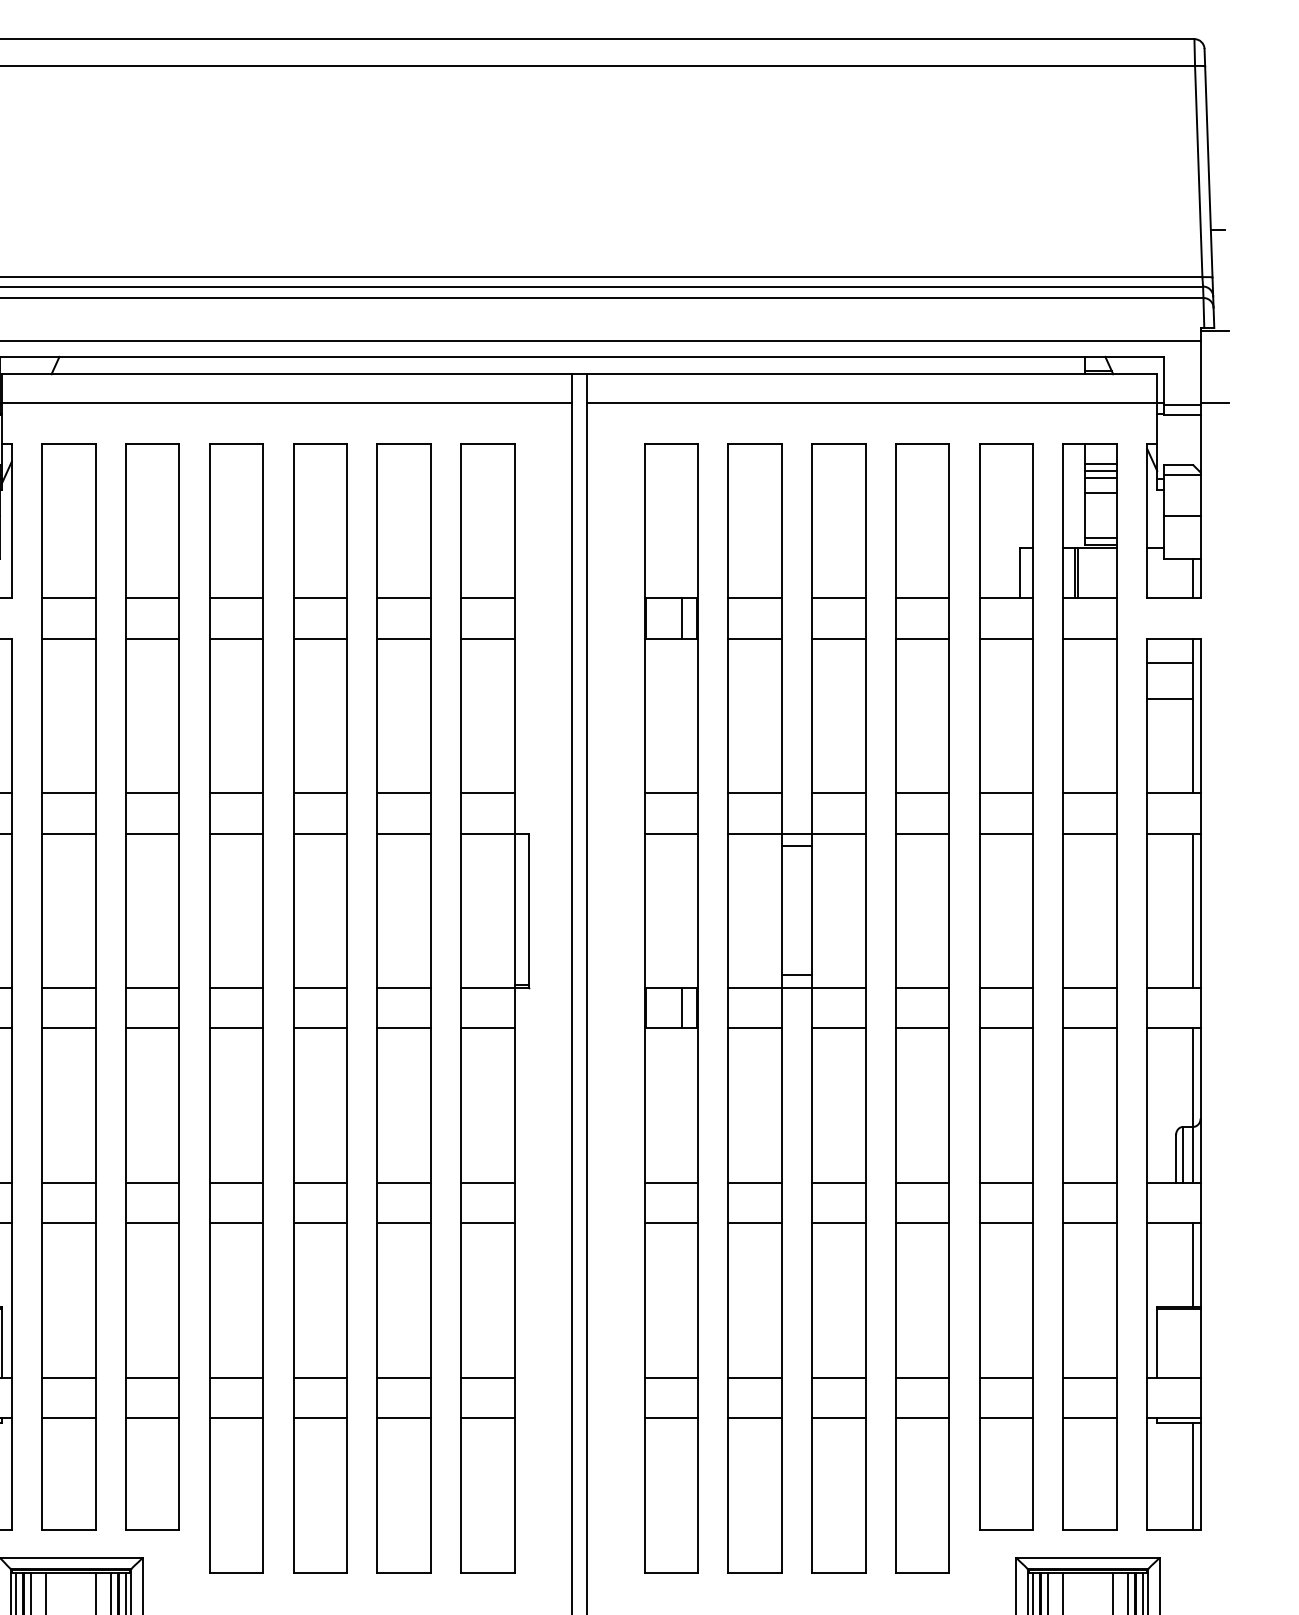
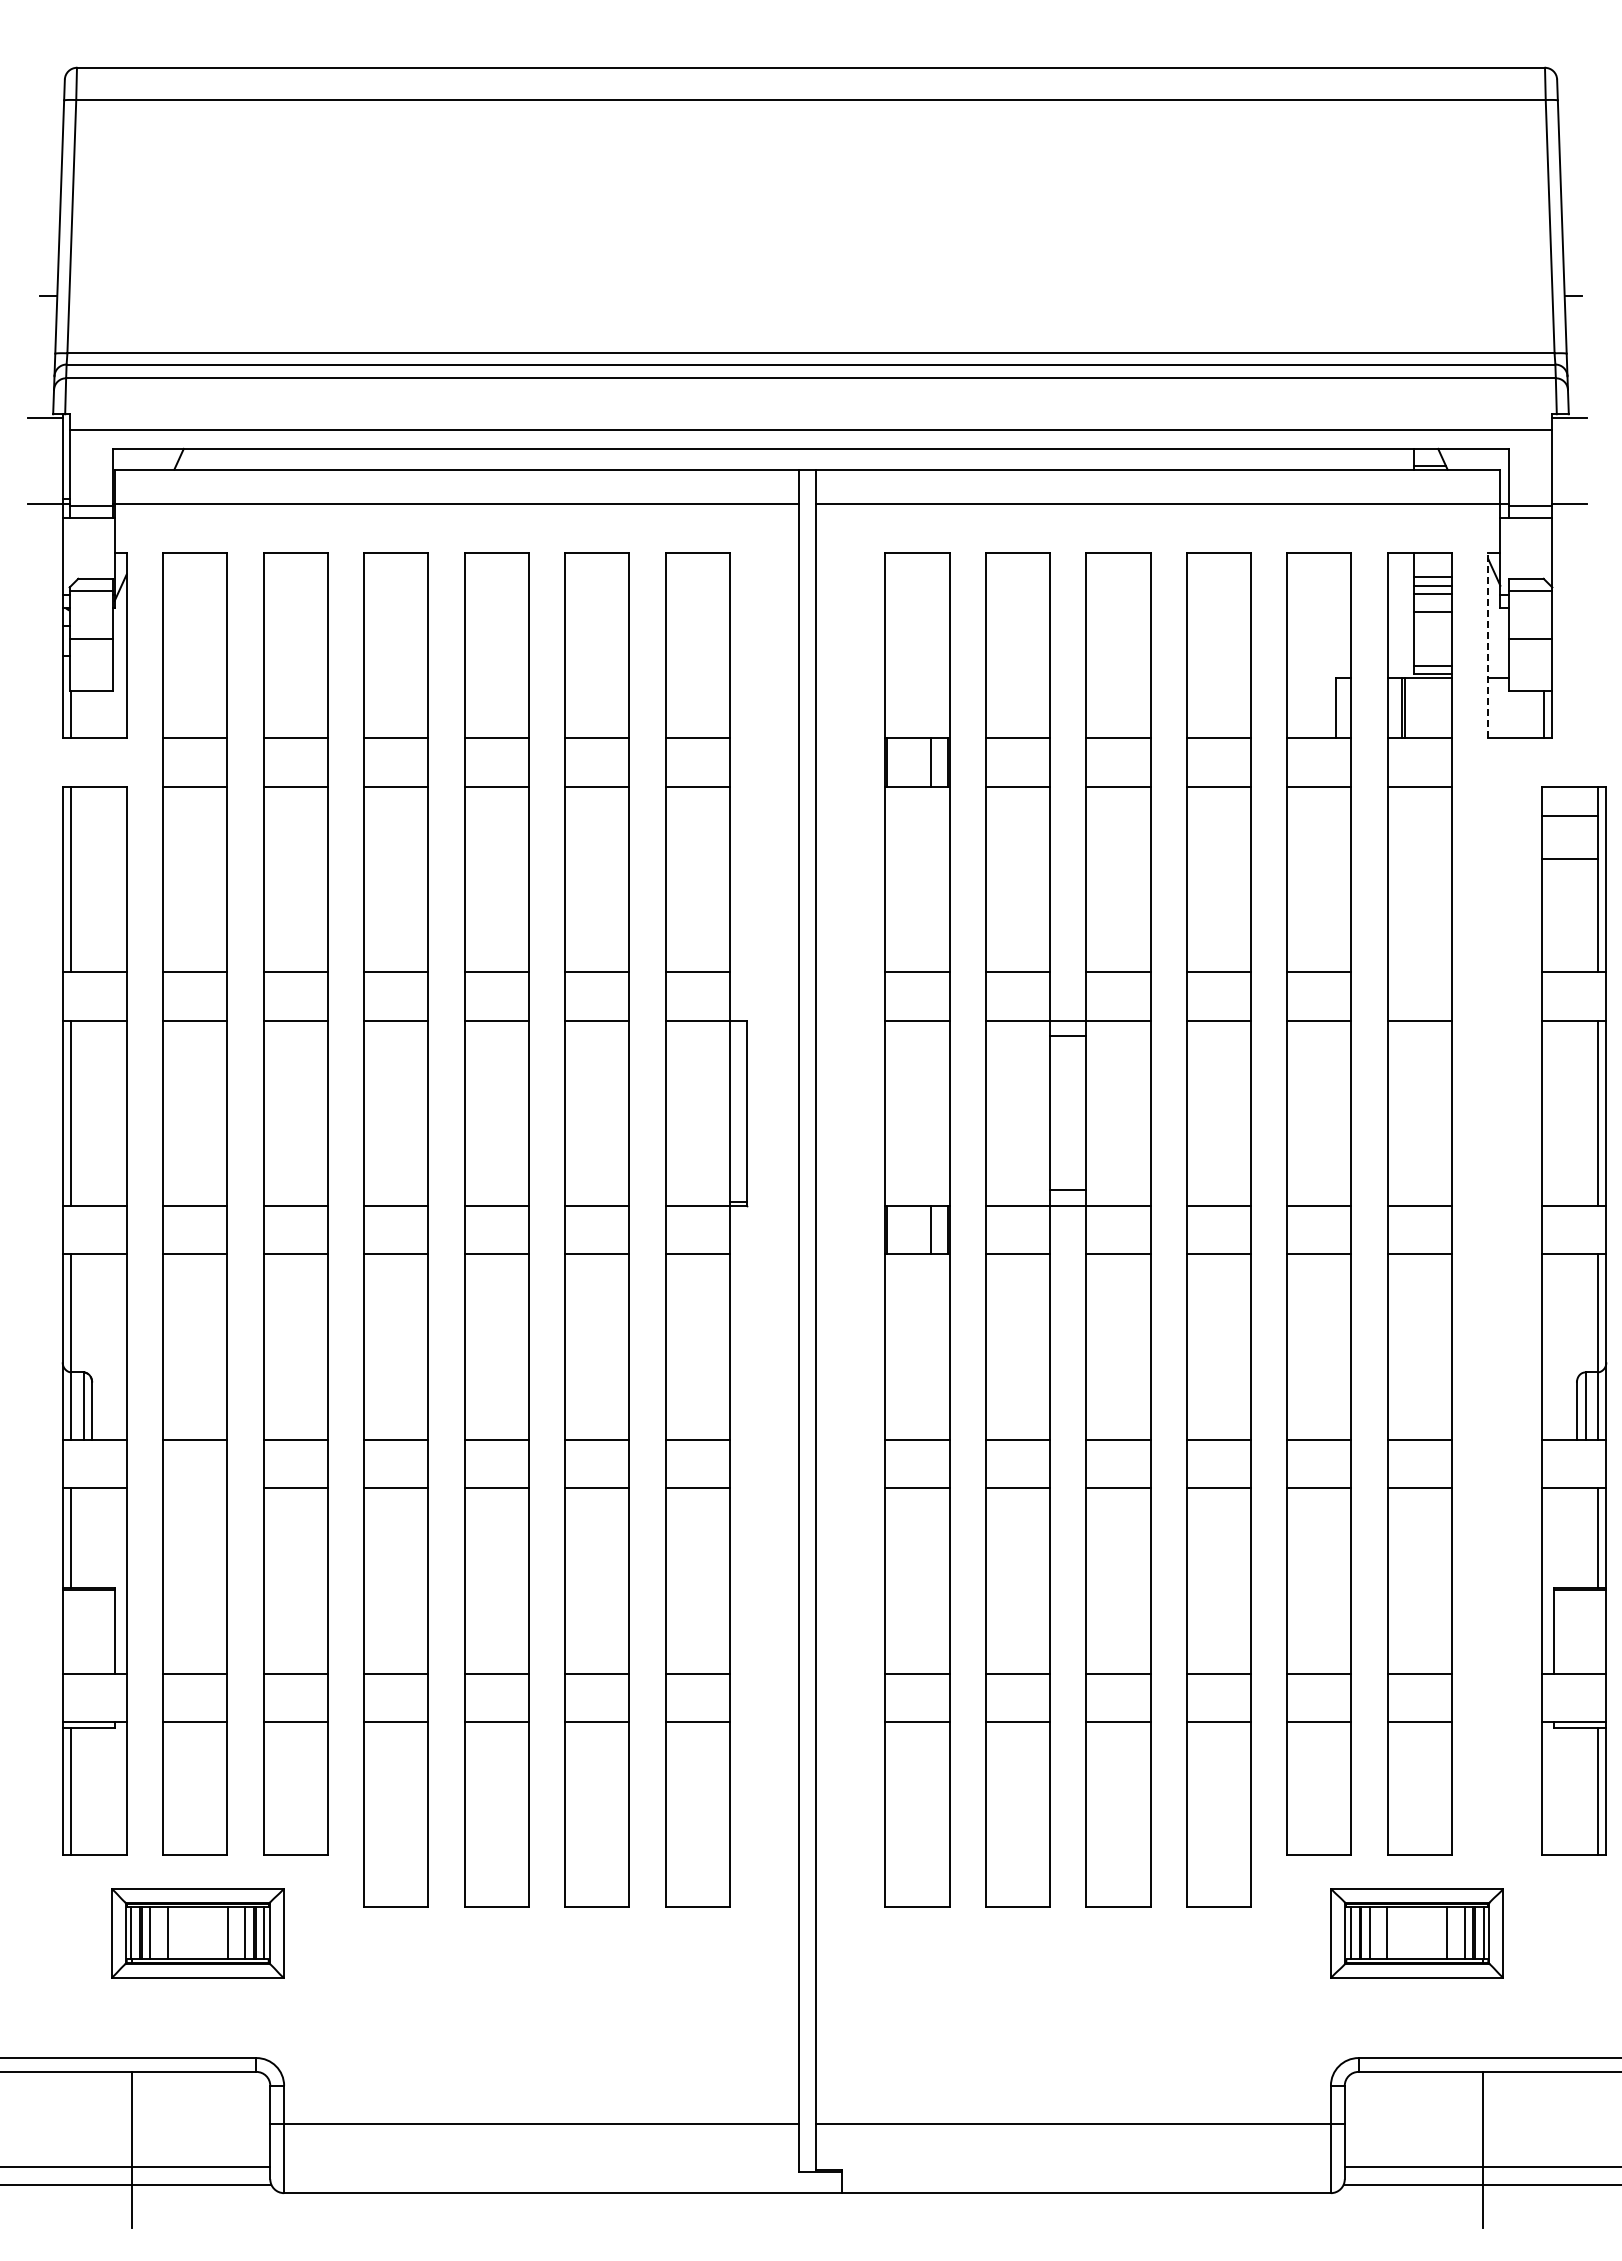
line: (1147, 520) -> (1488, 645), solid -> dashed
line: (1089, 793) -> (1419, 972), removed
part: (1174, 1083) -> (1574, 1320), moved
line: (69, 1223) -> (195, 1488), removed

